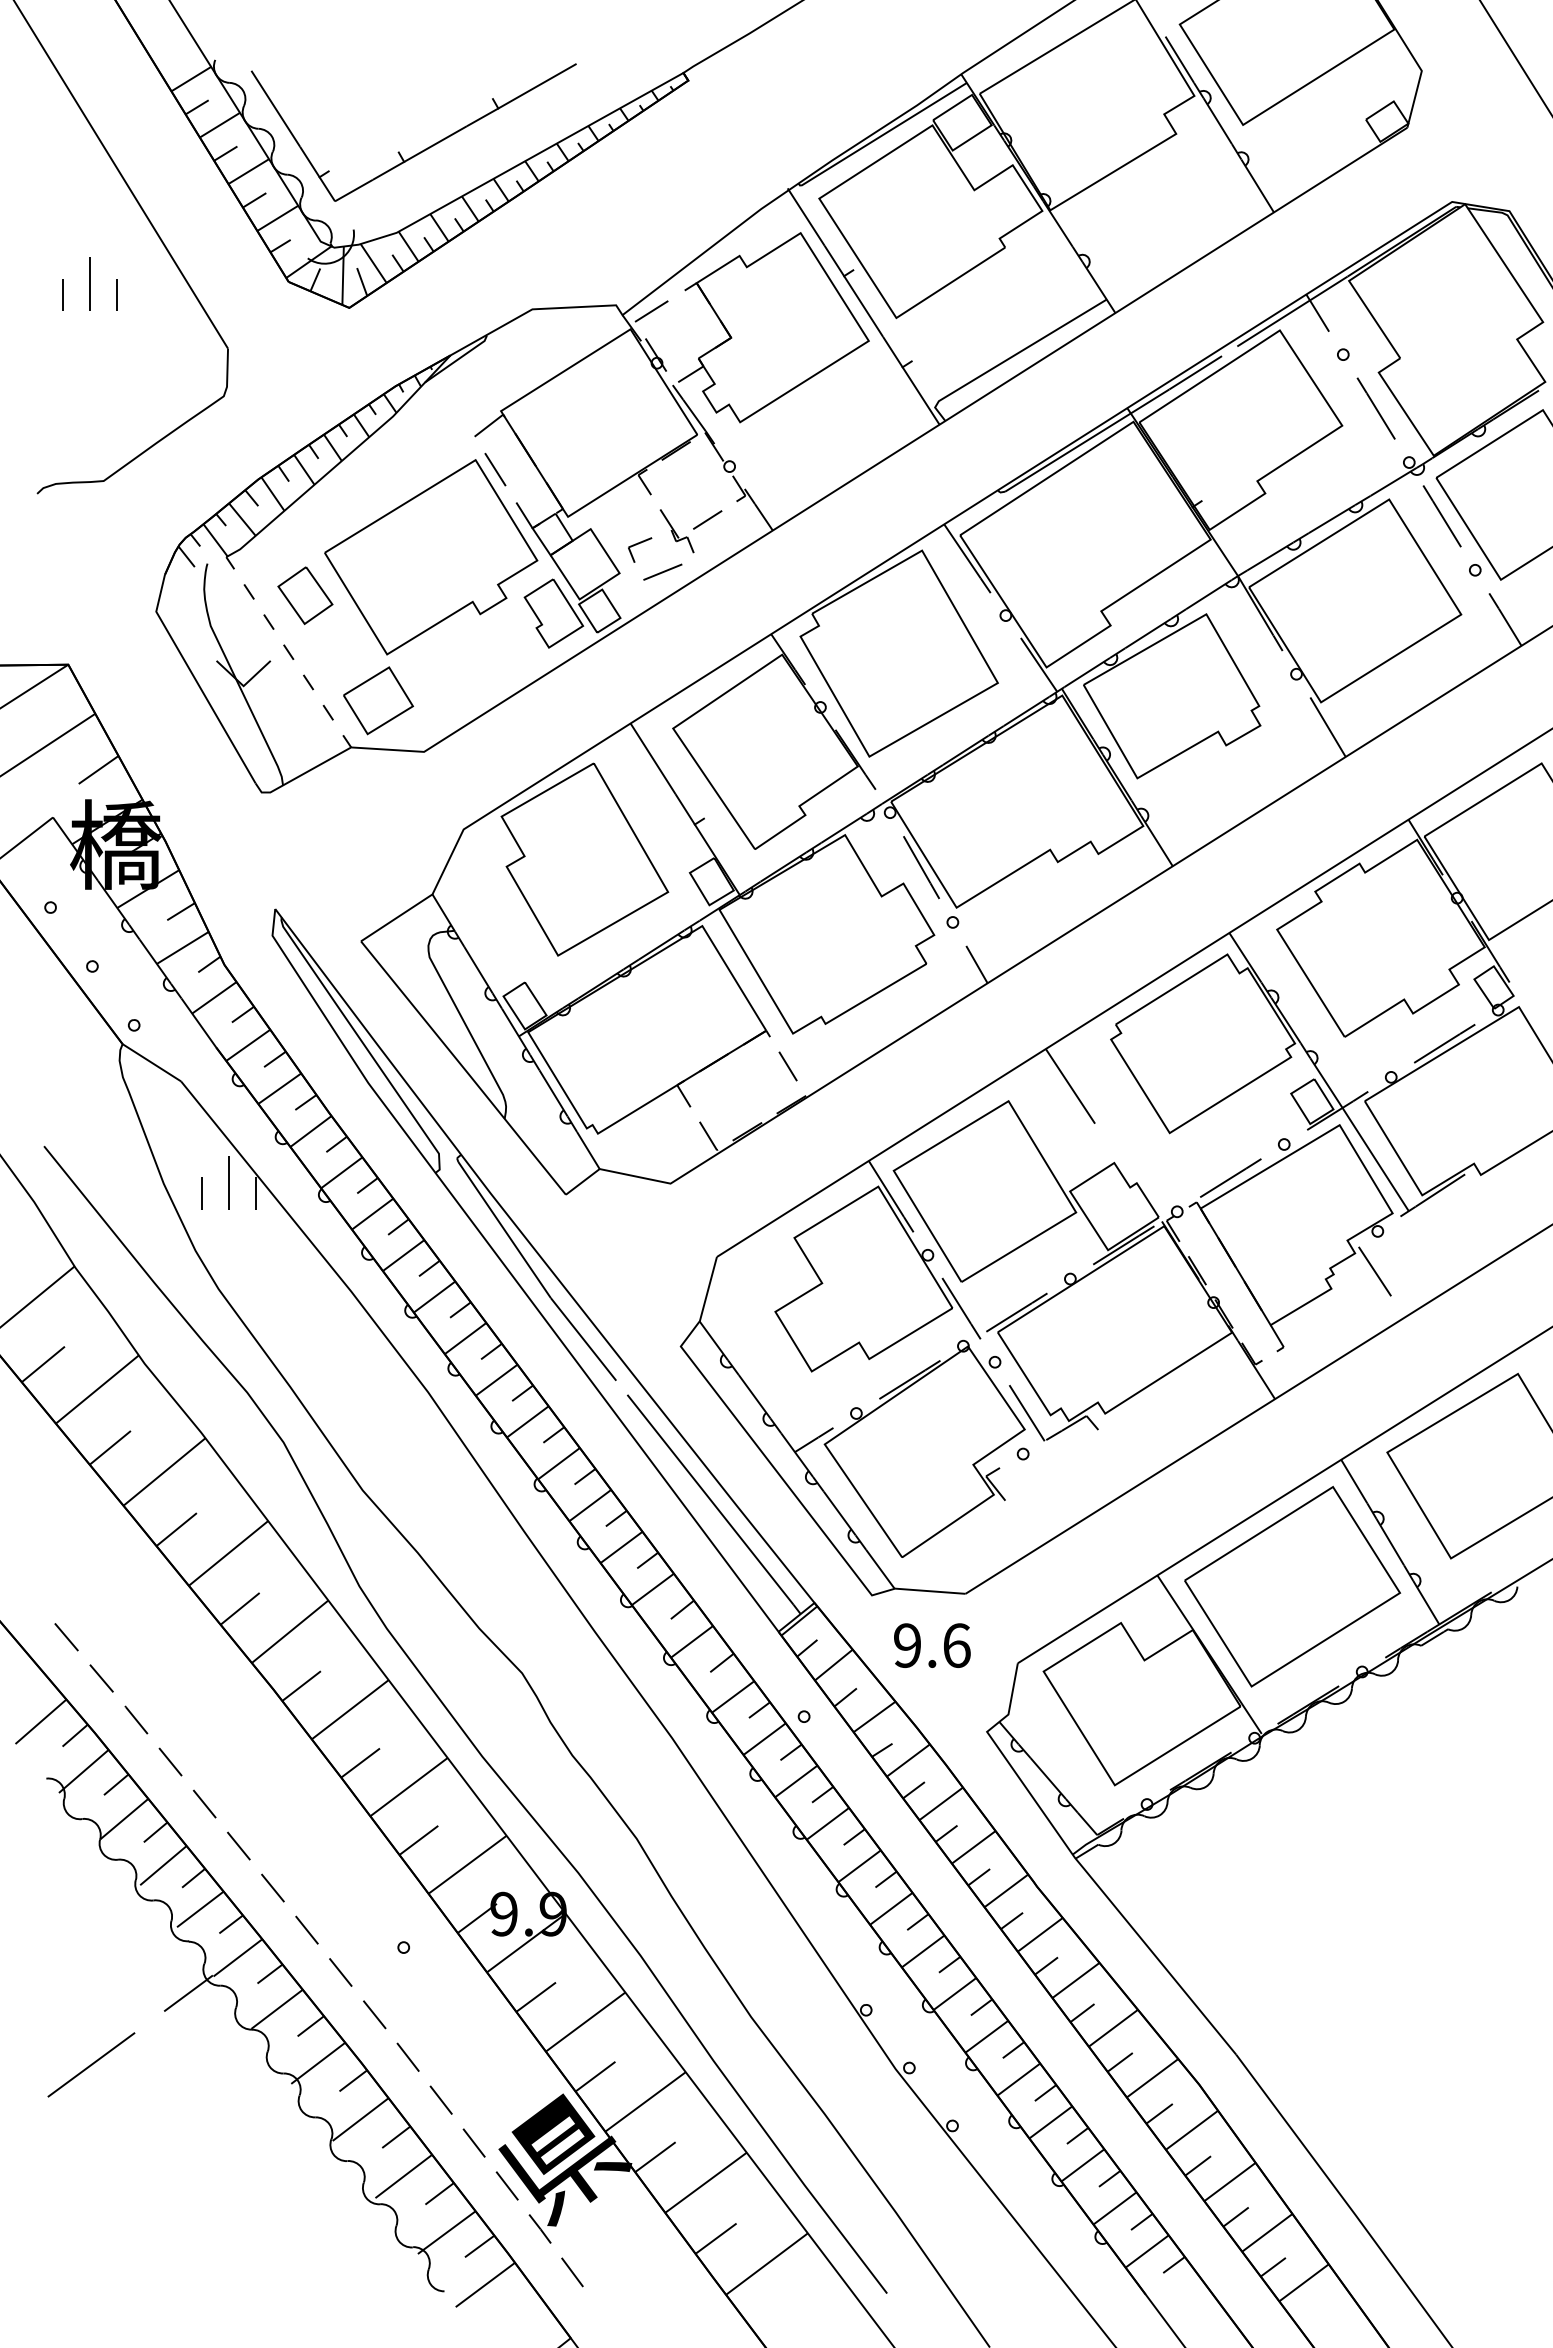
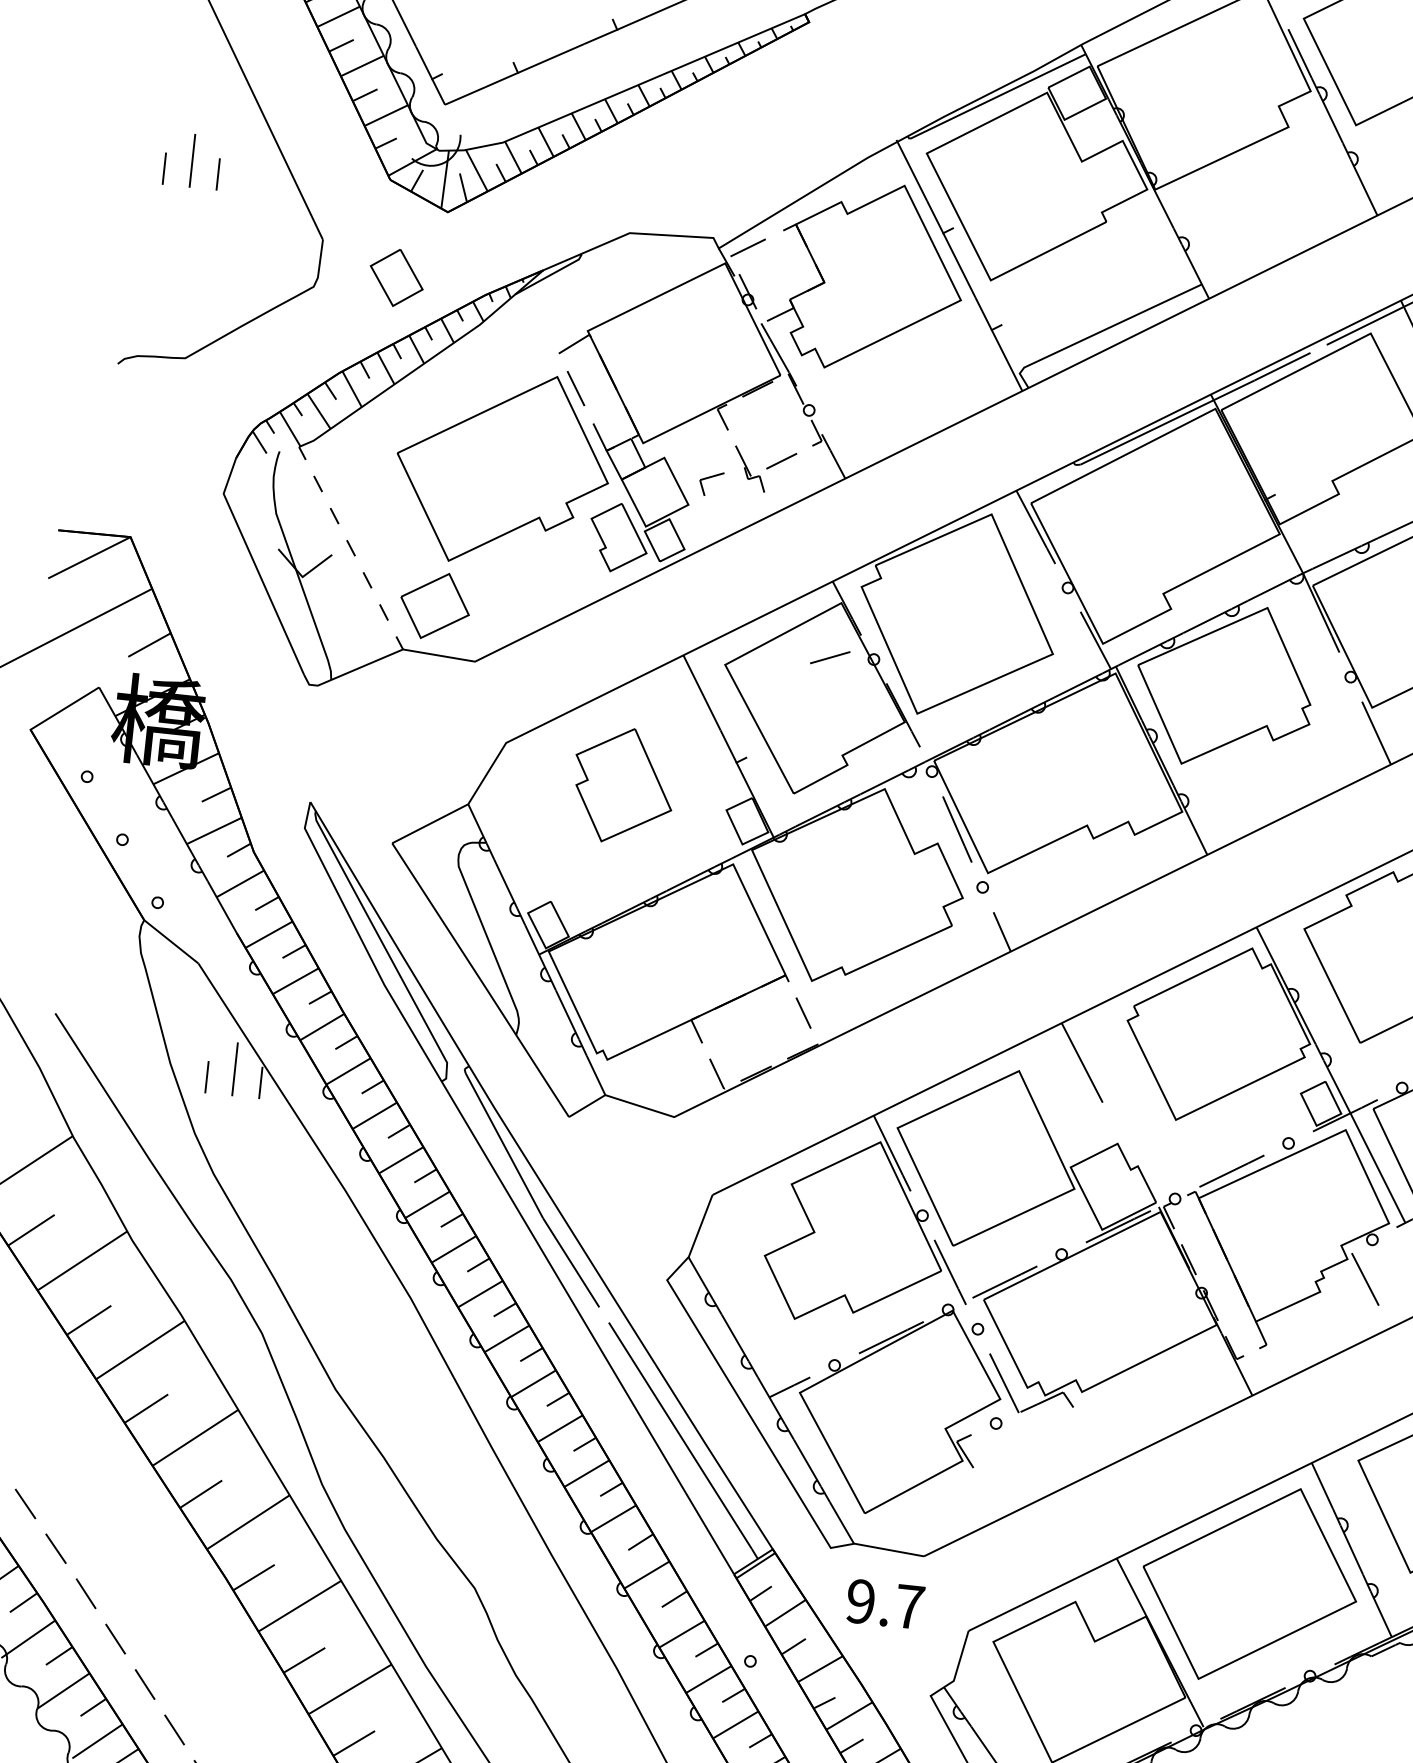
line: (662, 571) -> (829, 656), moved
part: (305, 595) -> (396, 277), moved
part: (584, 859) -> (623, 785), size x0.6
text: (956, 1645) -> (909, 1606), 9.6 -> 9.7

